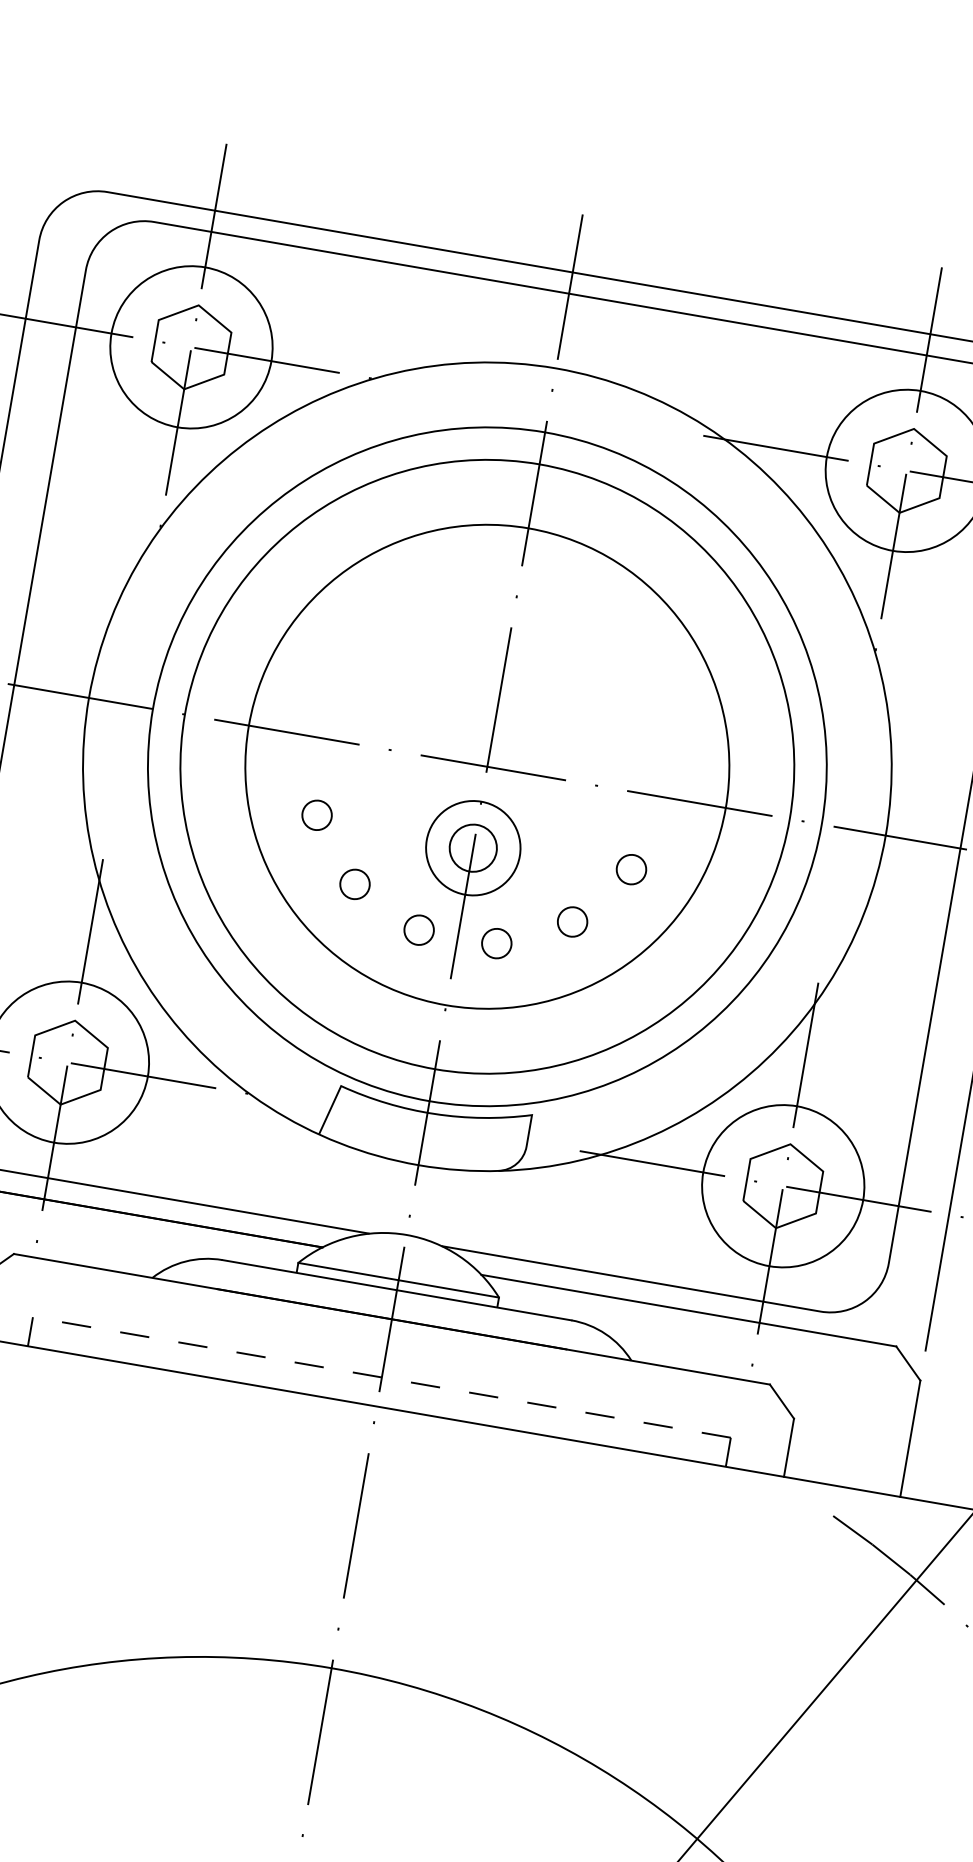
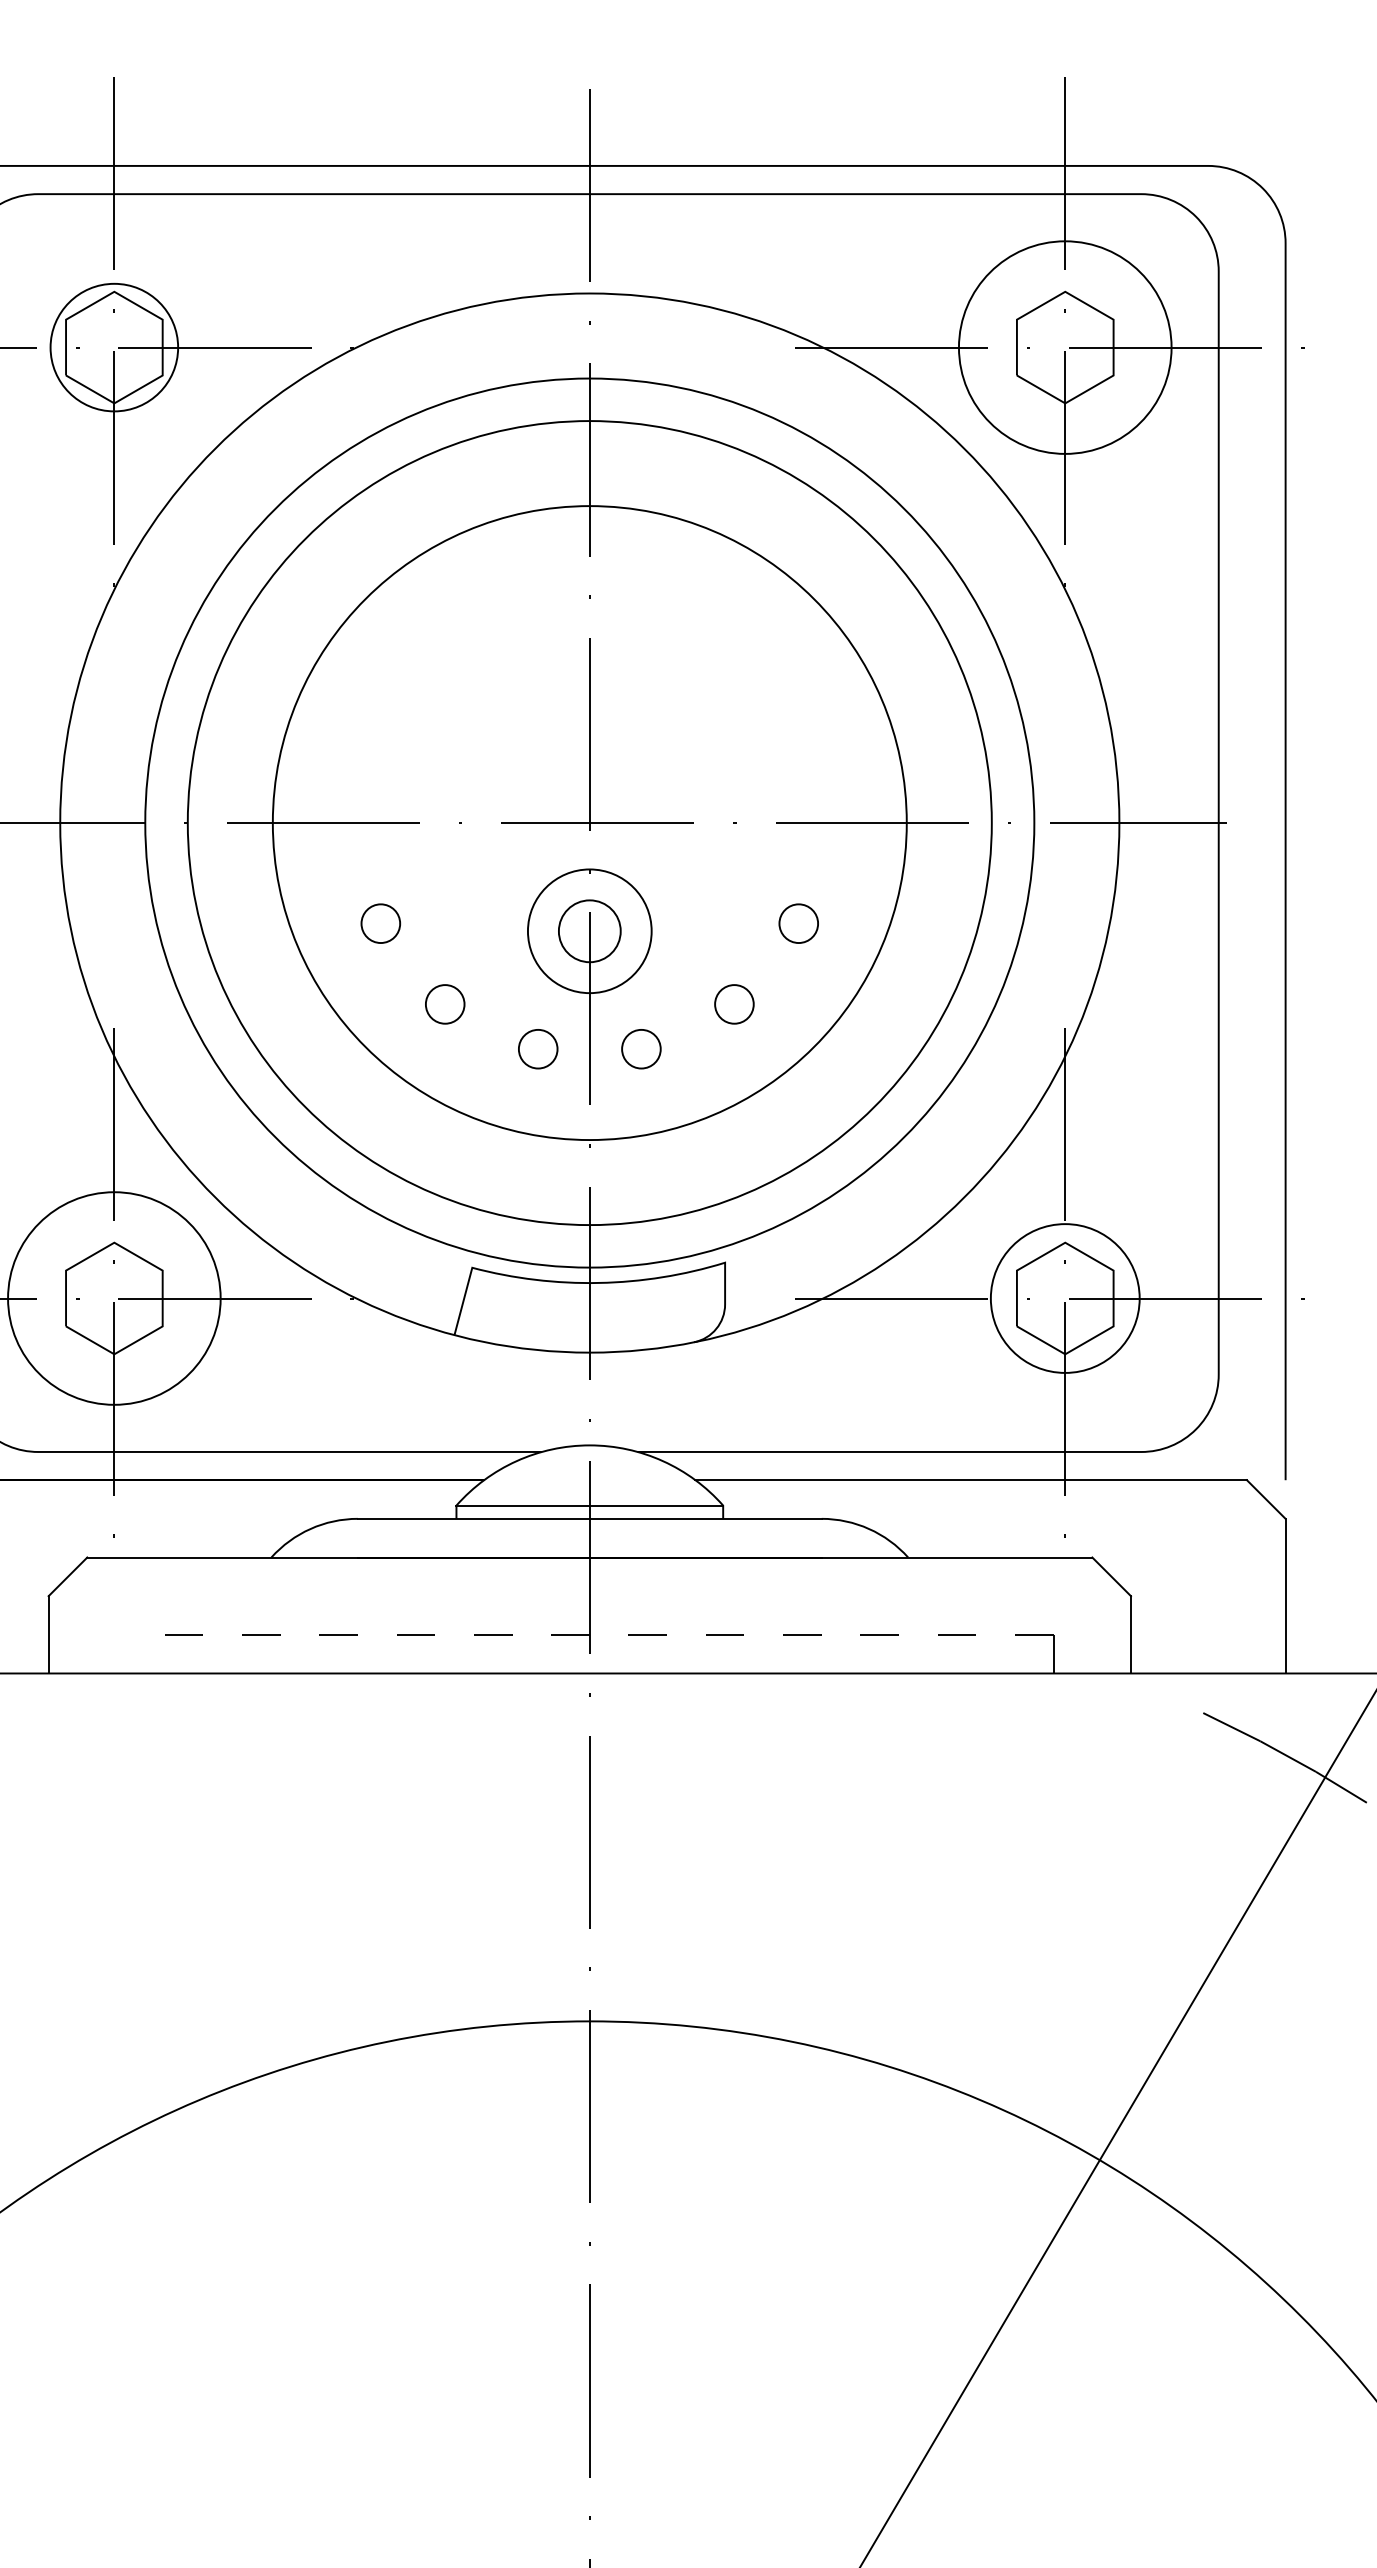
circle: (191, 347) -> (114, 347), size x0.6
circle: (782, 1186) -> (1064, 1298), size x0.7
line: (30, 1331) -> (125, 1653), removed

